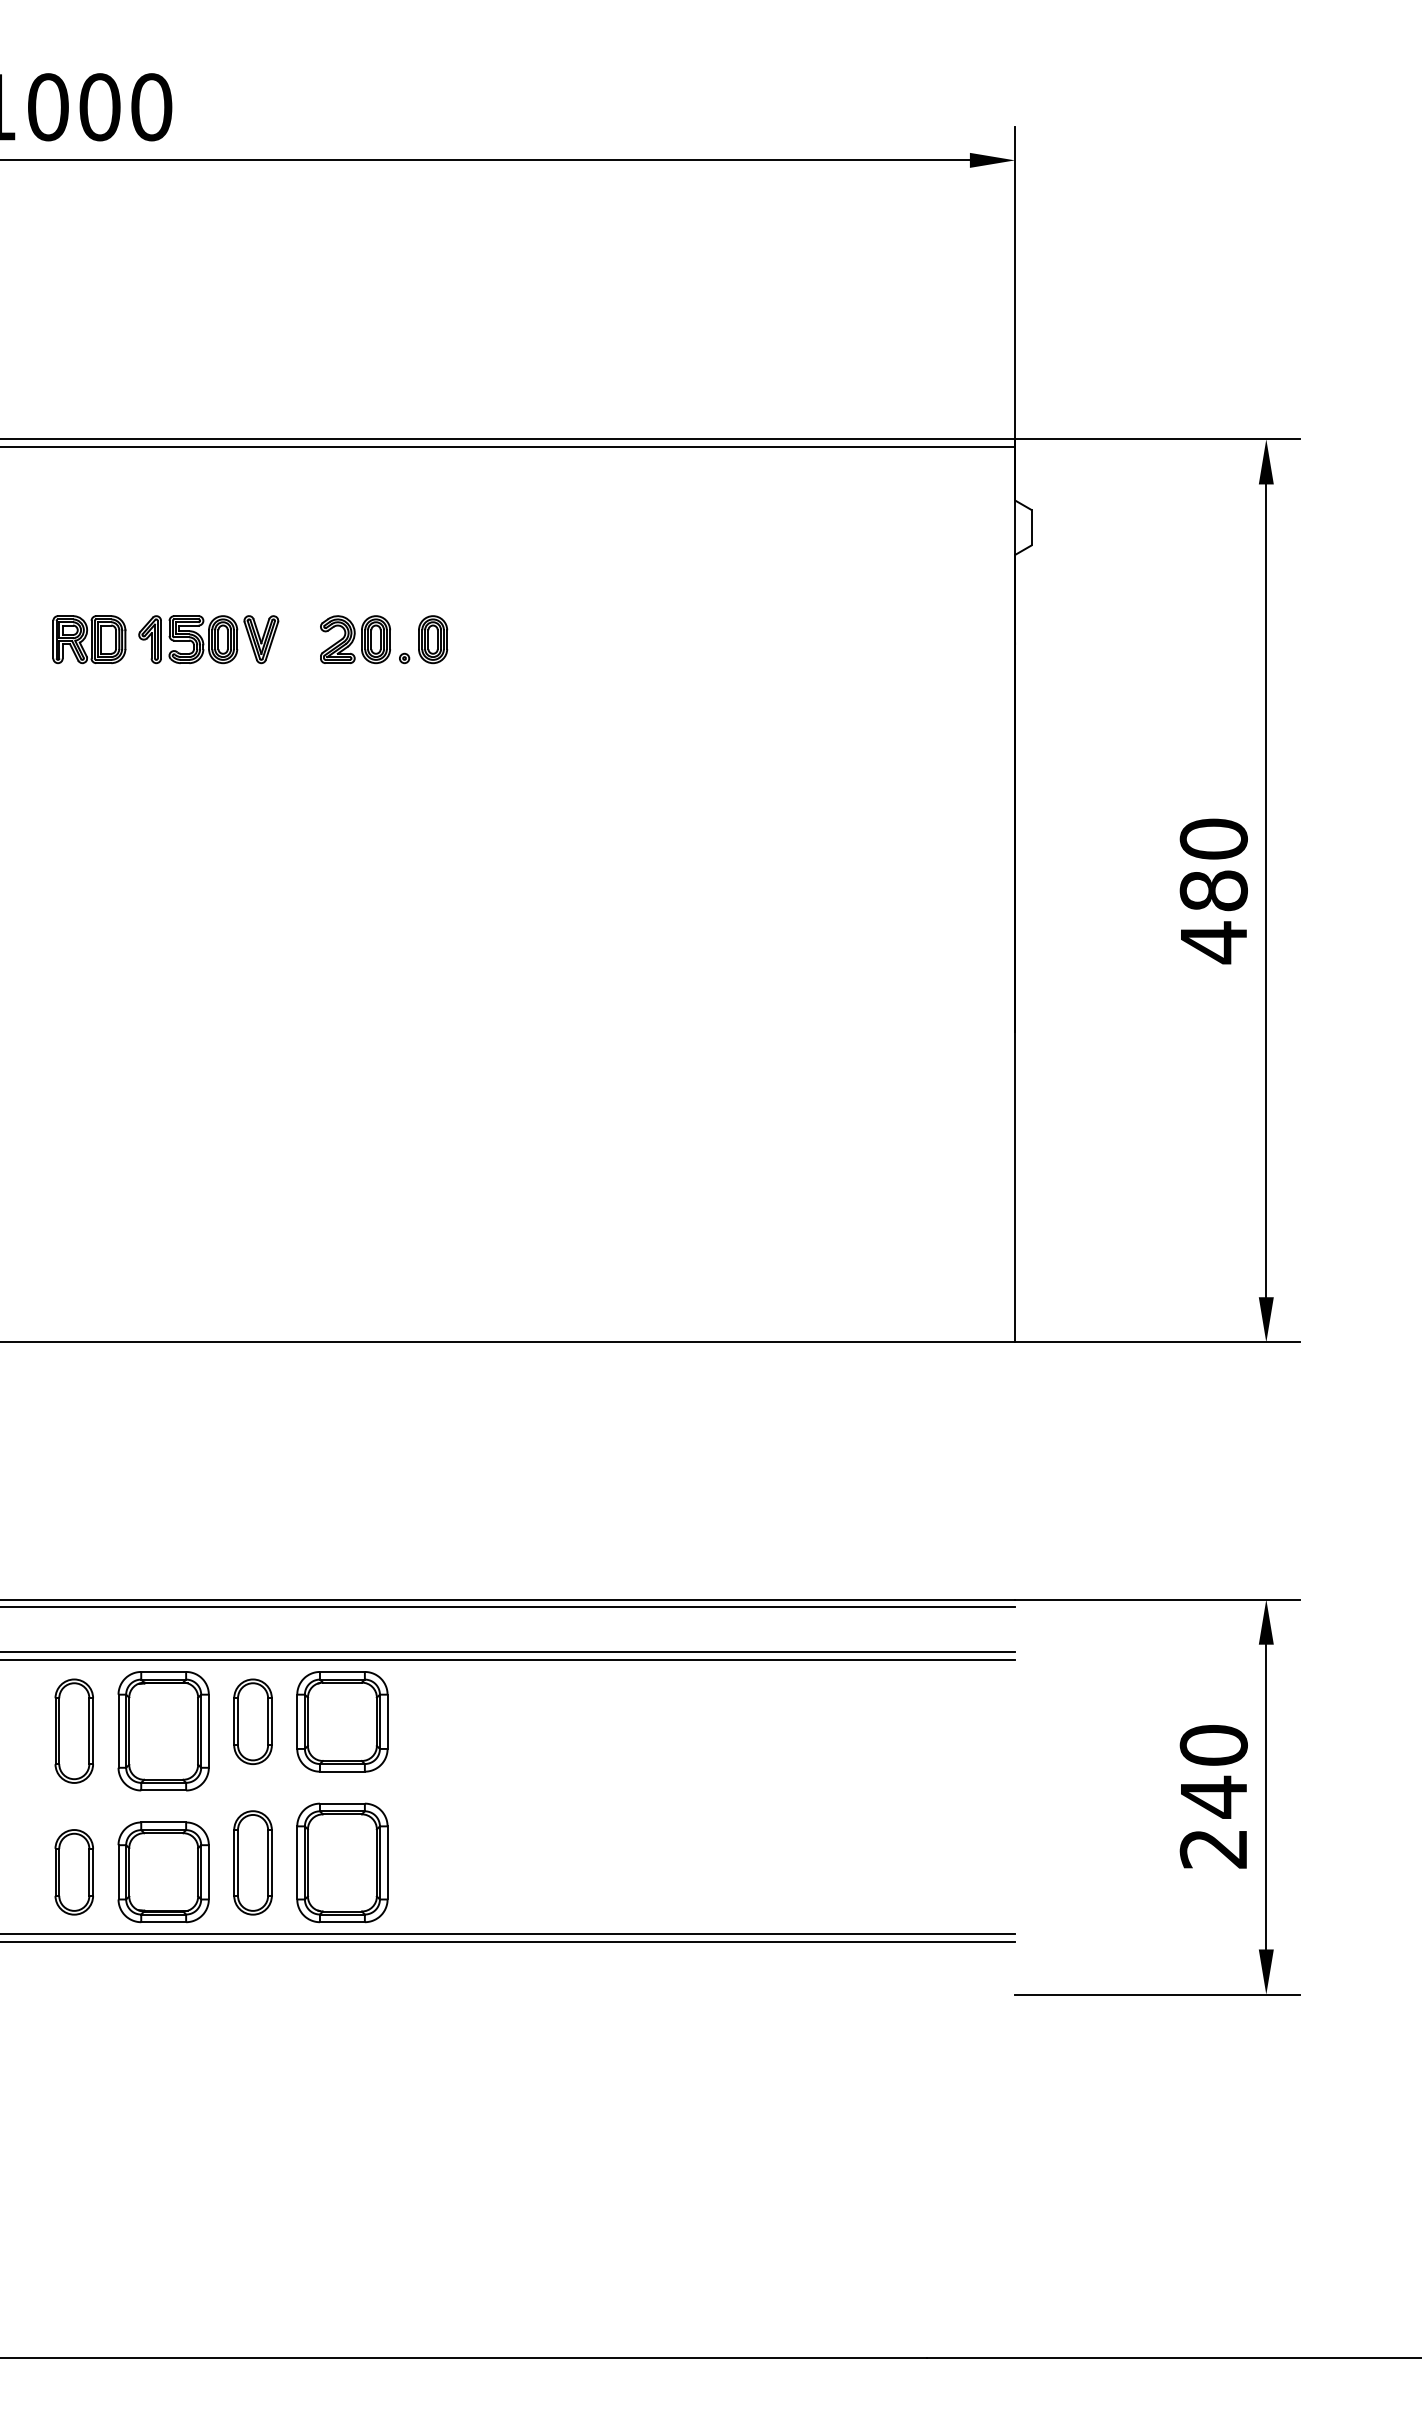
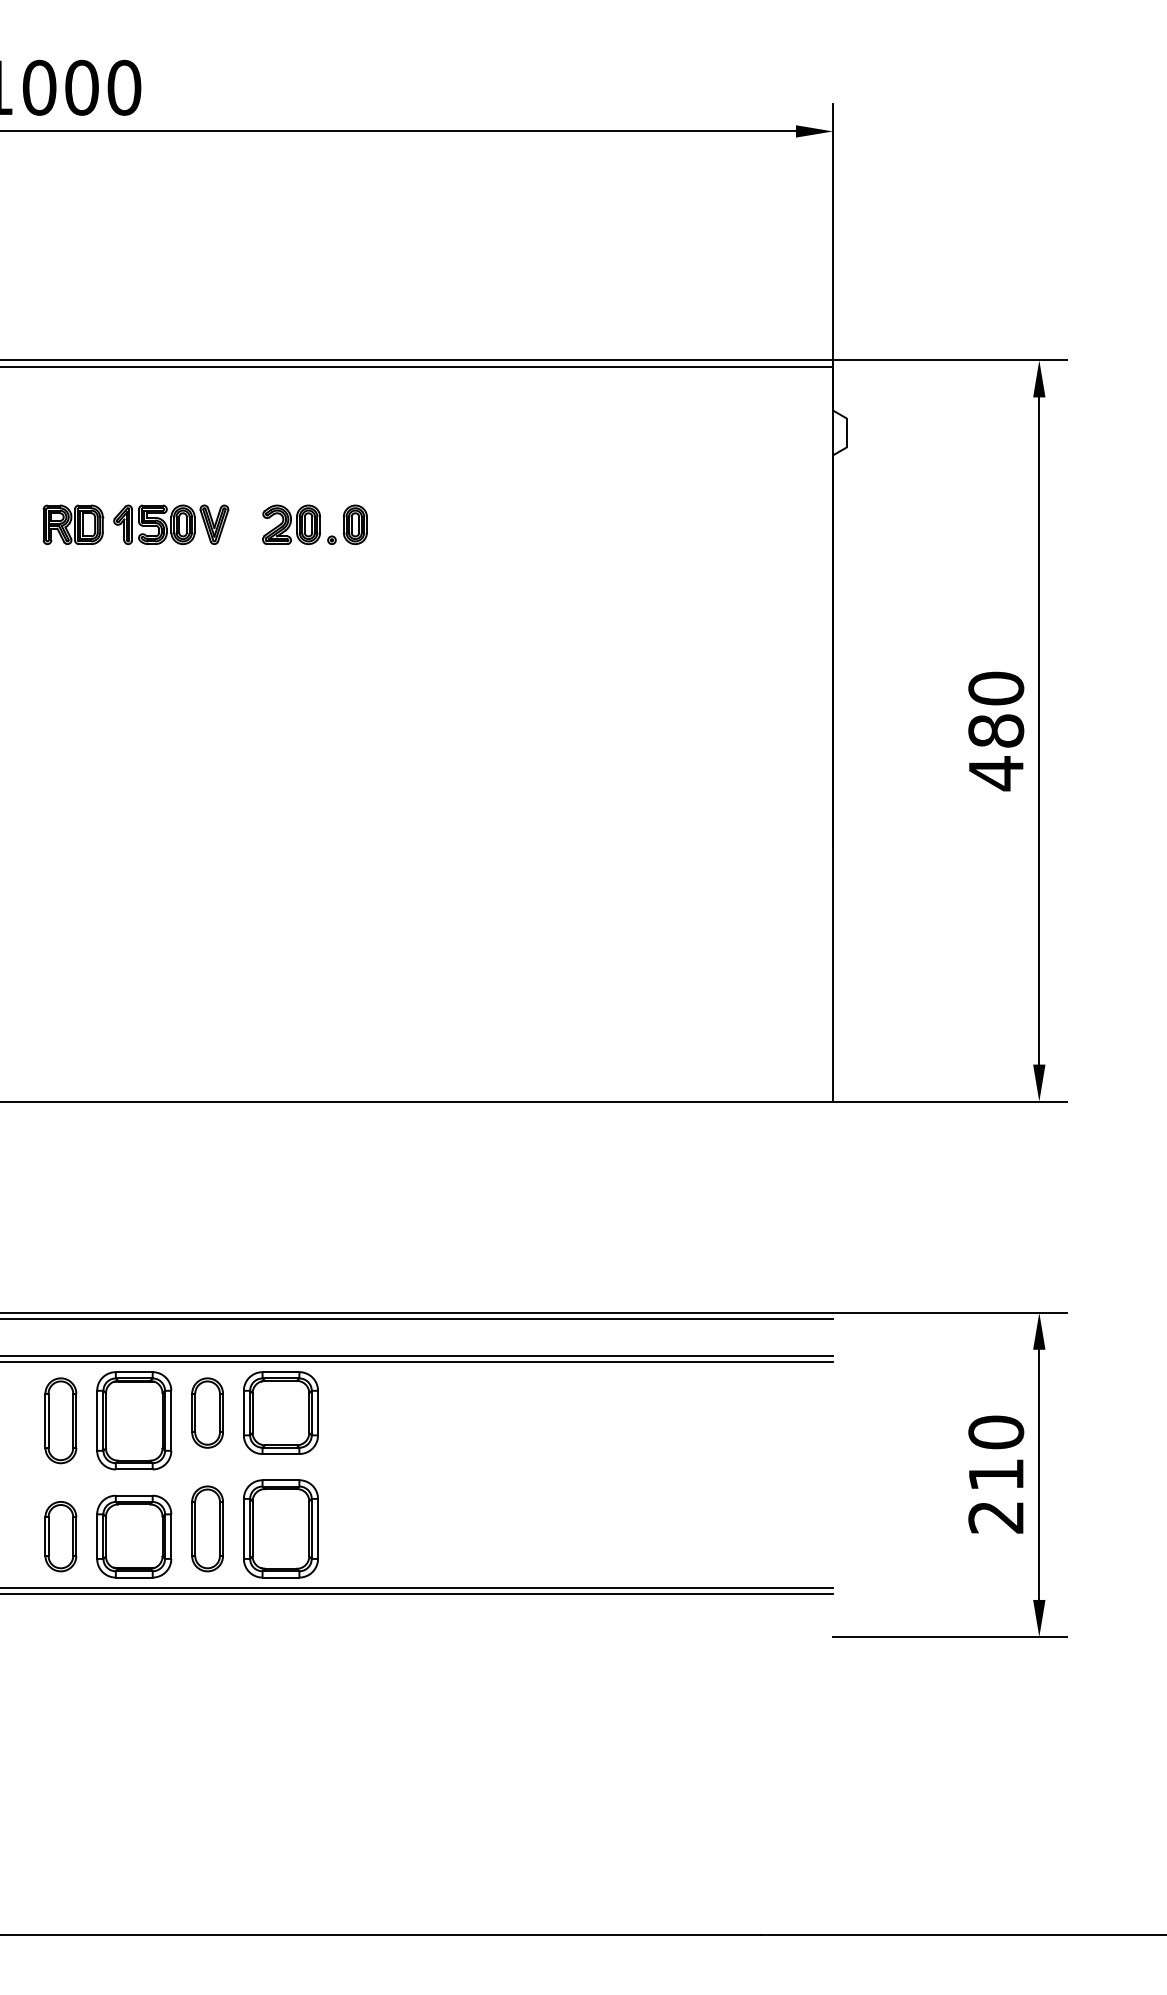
text: (1214, 1796) -> (996, 1474), 240 -> 210

